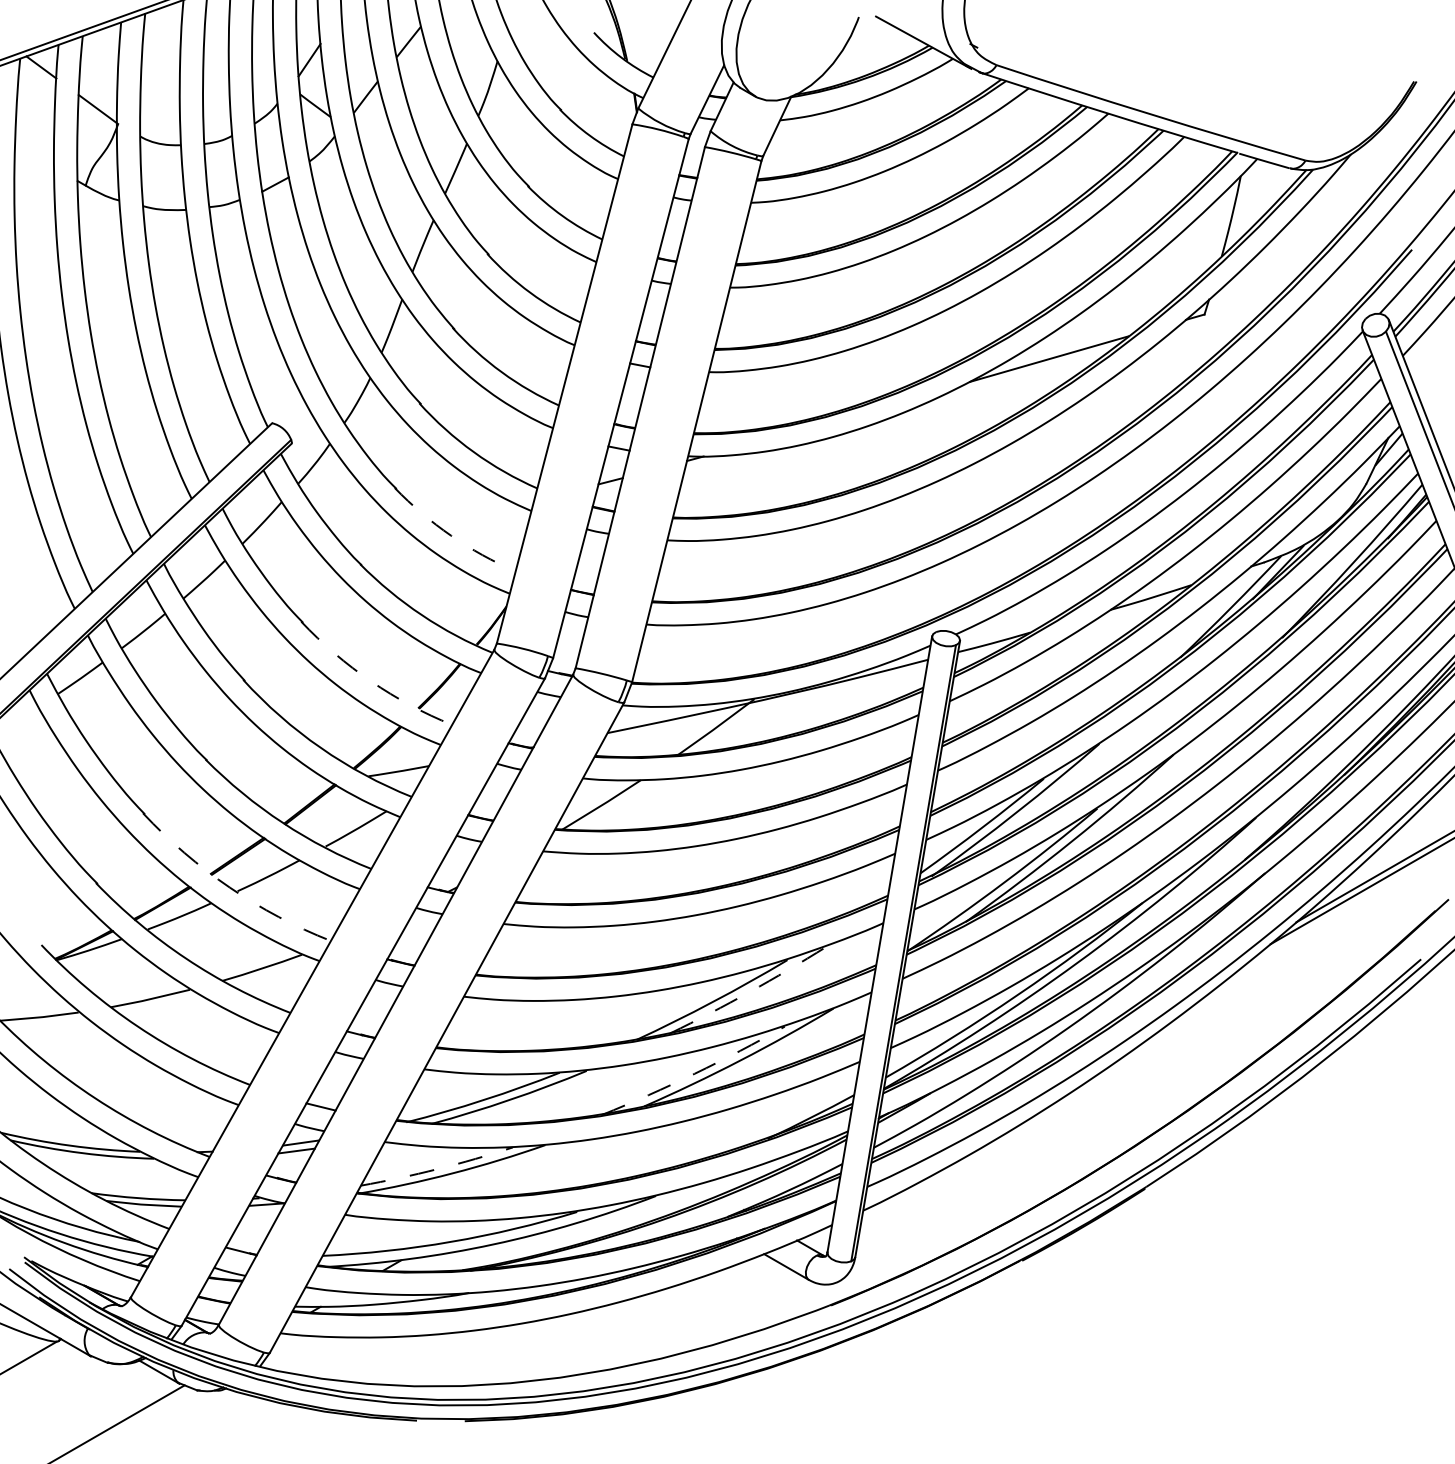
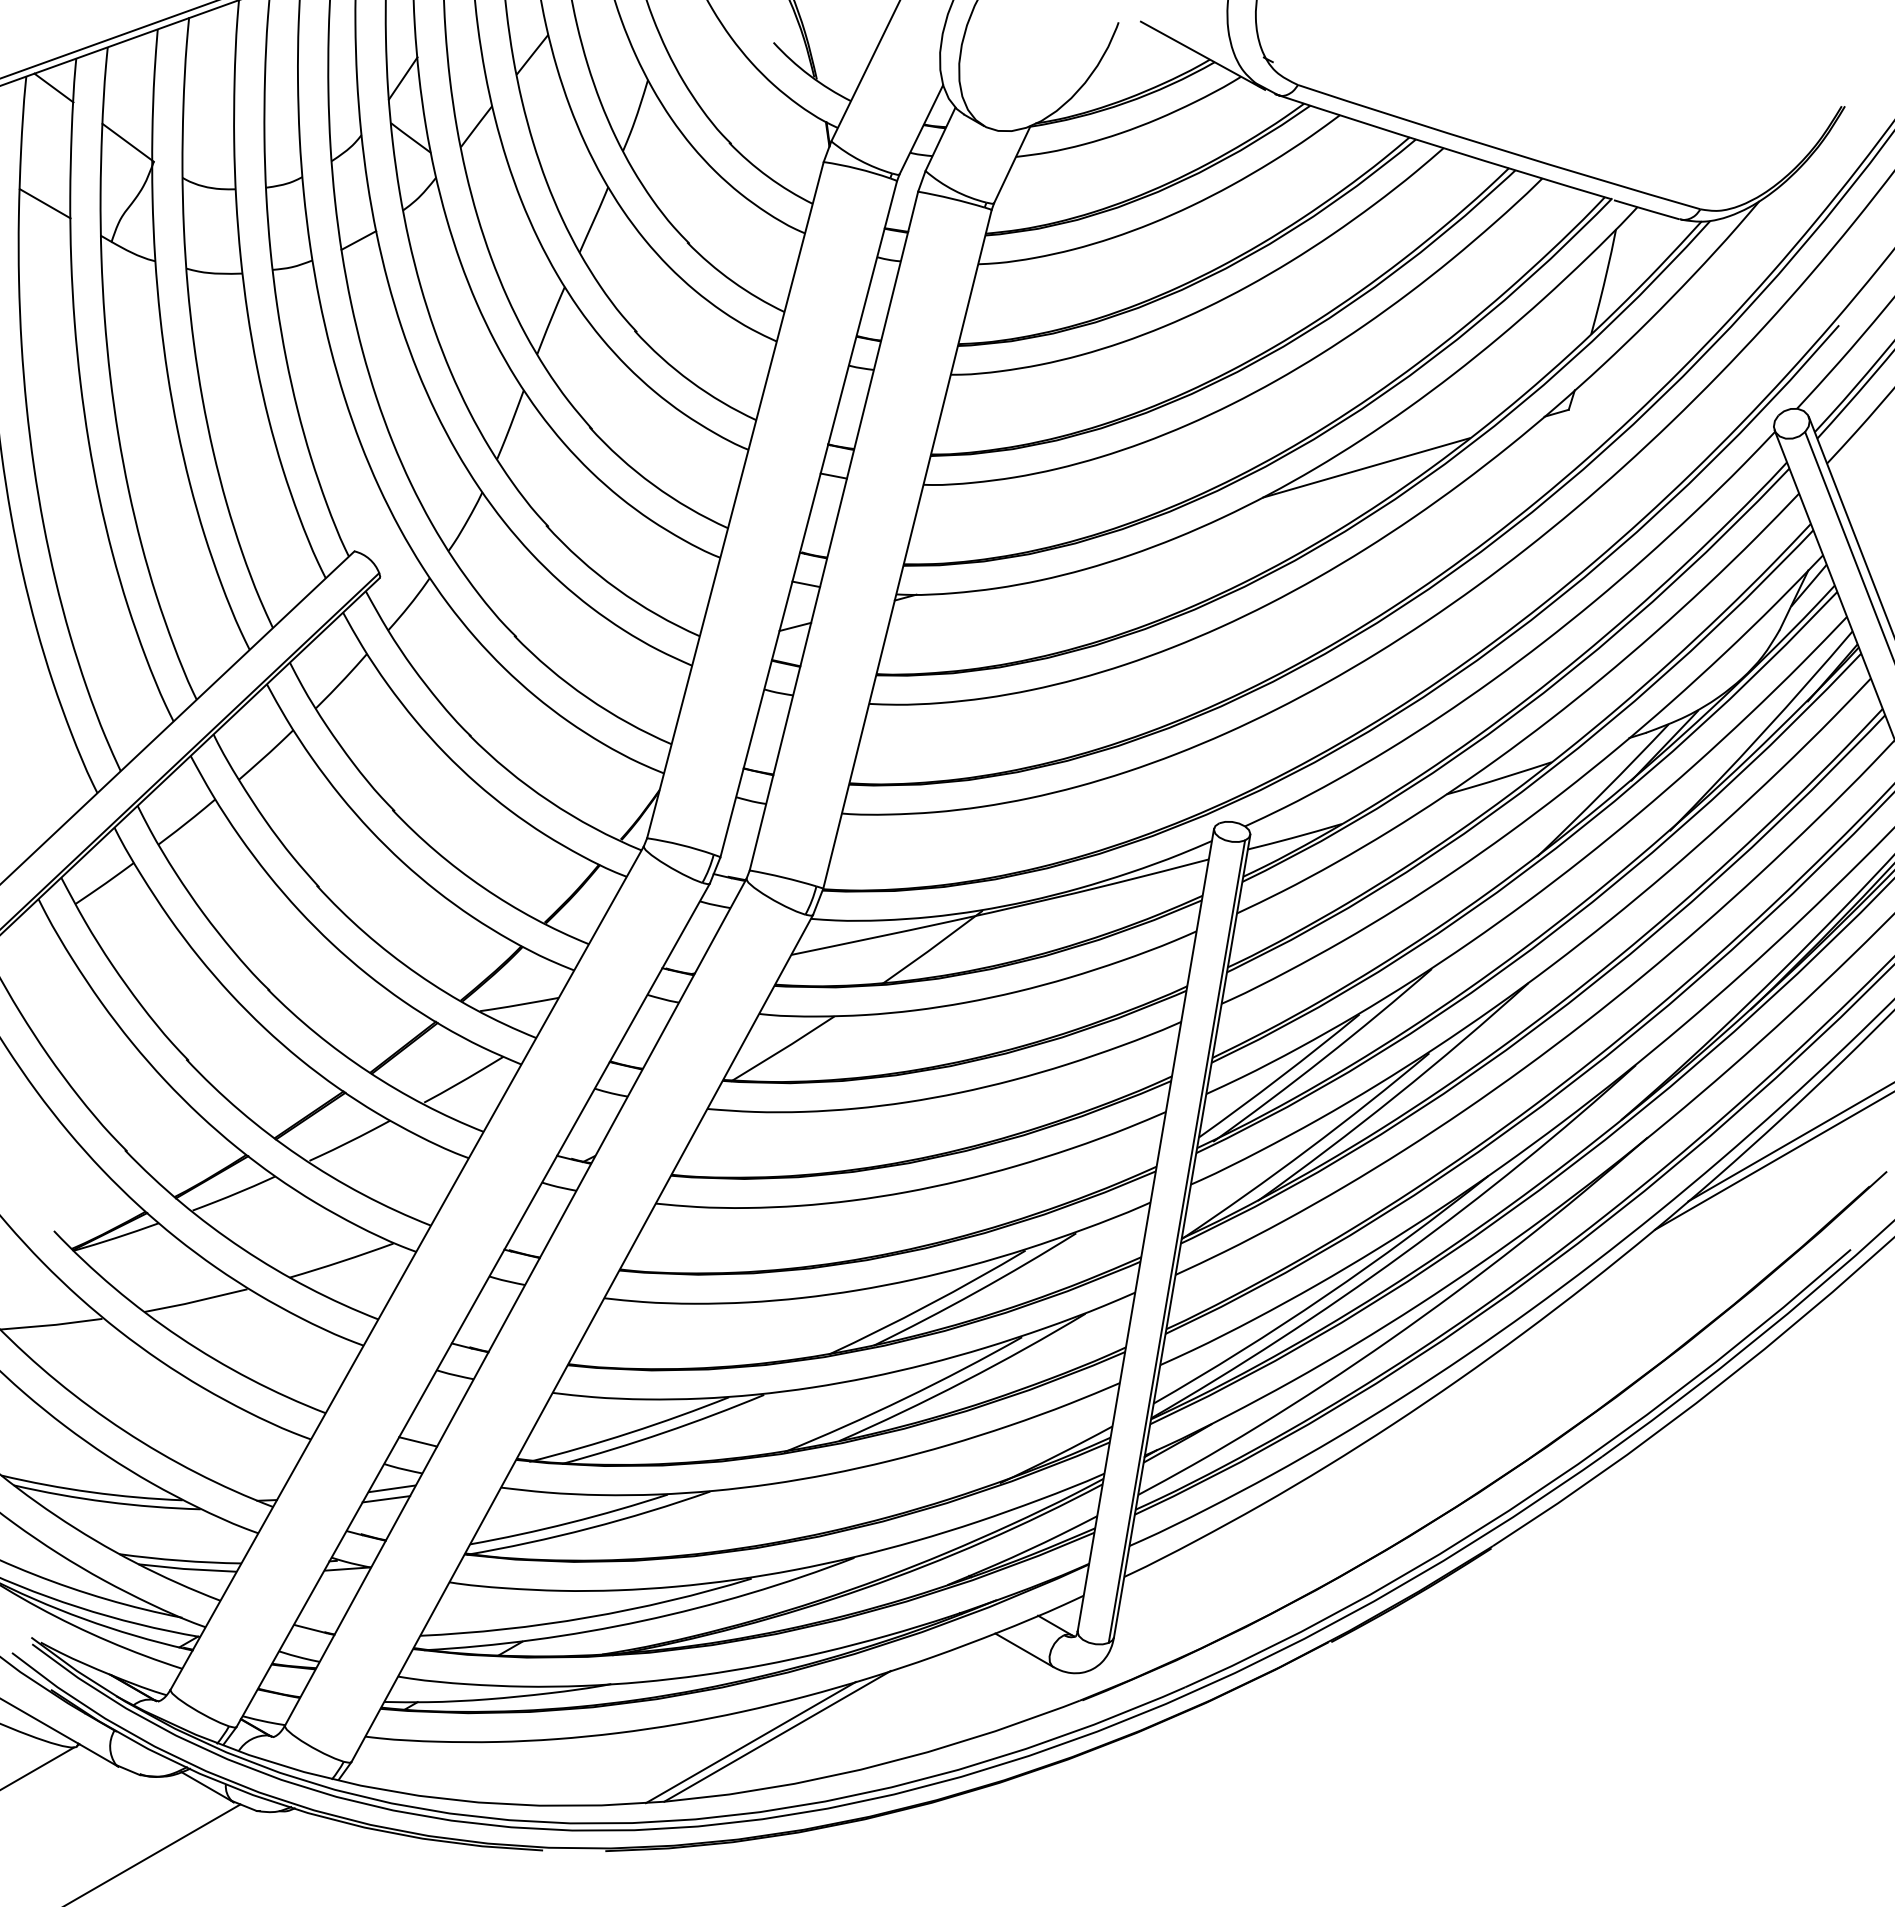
line: (34, 156) -> (44, 203), added
arc: (451, 535) -> (587, 697), dashed -> solid
arc: (371, 681) -> (483, 887), dashed -> solid
arc: (229, 887) -> (299, 1156), dashed -> solid
arc: (749, 992) -> (976, 1292), dashed -> solid
arc: (694, 1073) -> (904, 1398), dashed -> solid
arc: (437, 1168) -> (569, 1522), dashed -> solid
line: (596, 1332) -> (777, 1735), added
line: (576, 1337) -> (750, 1742), added

